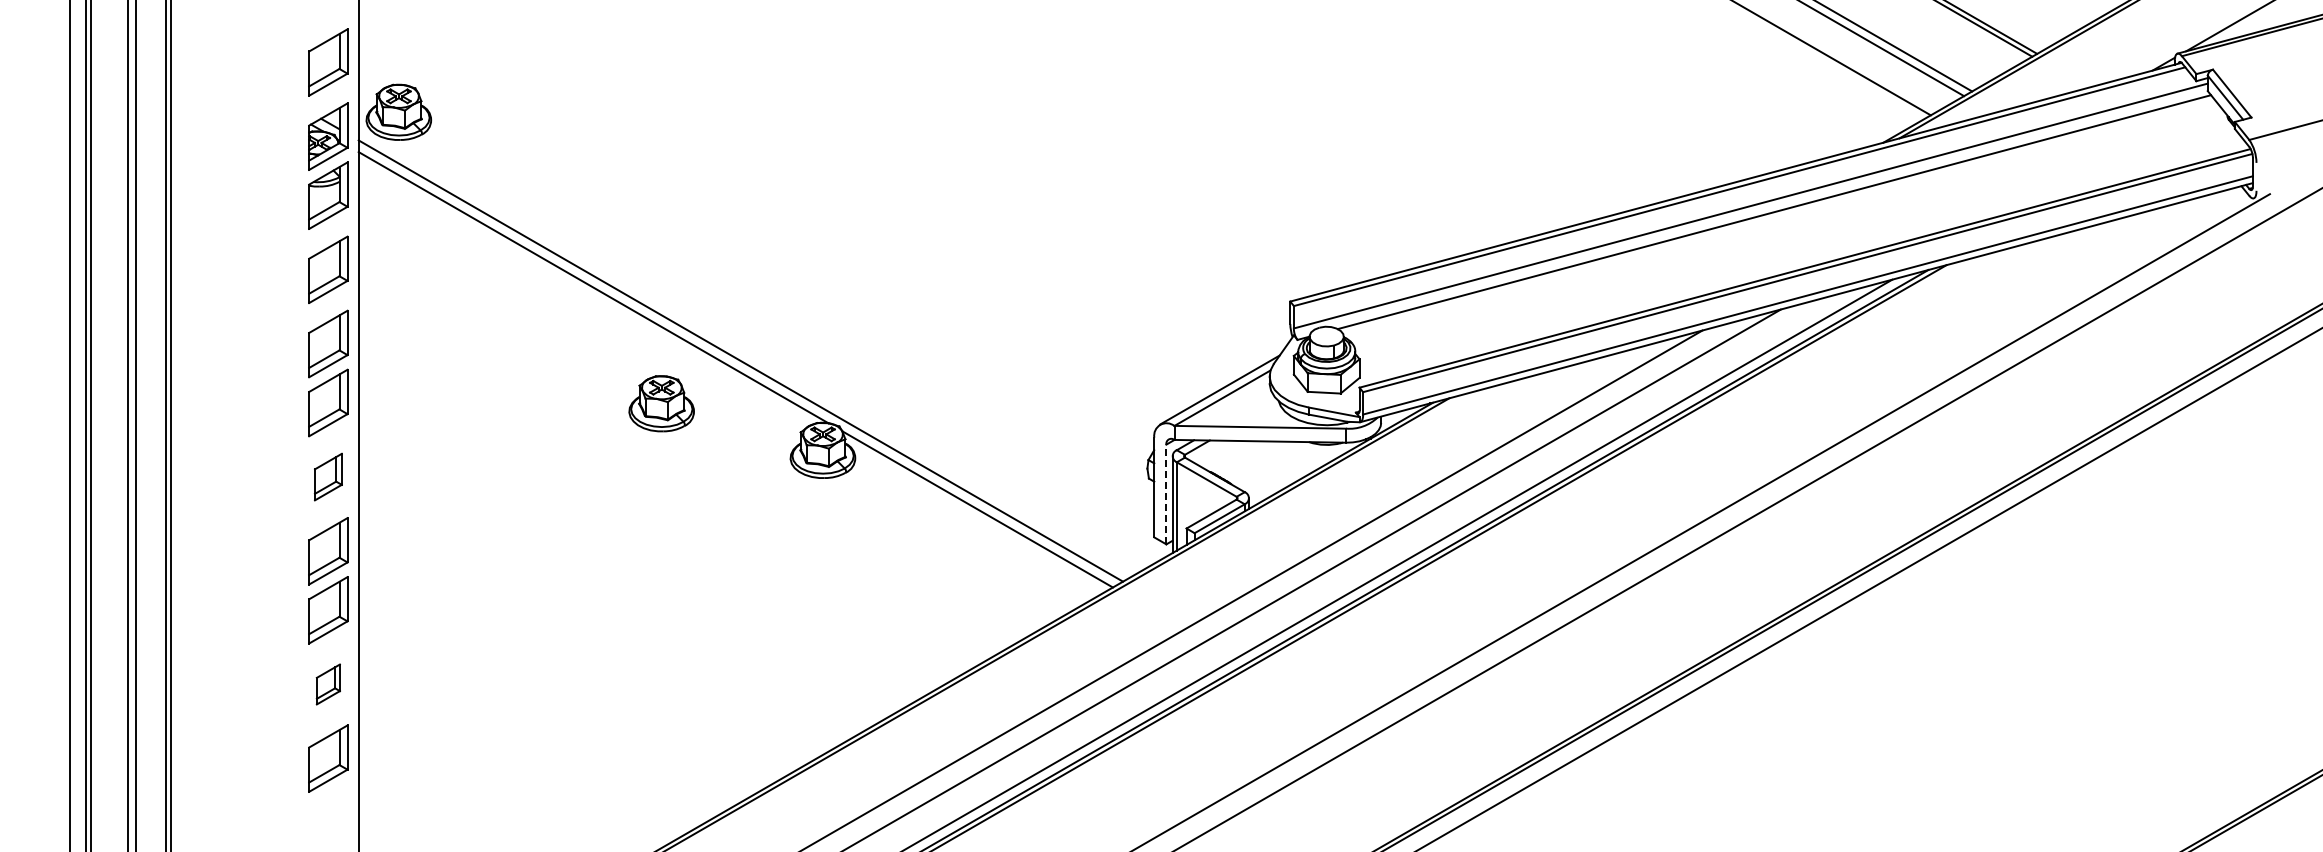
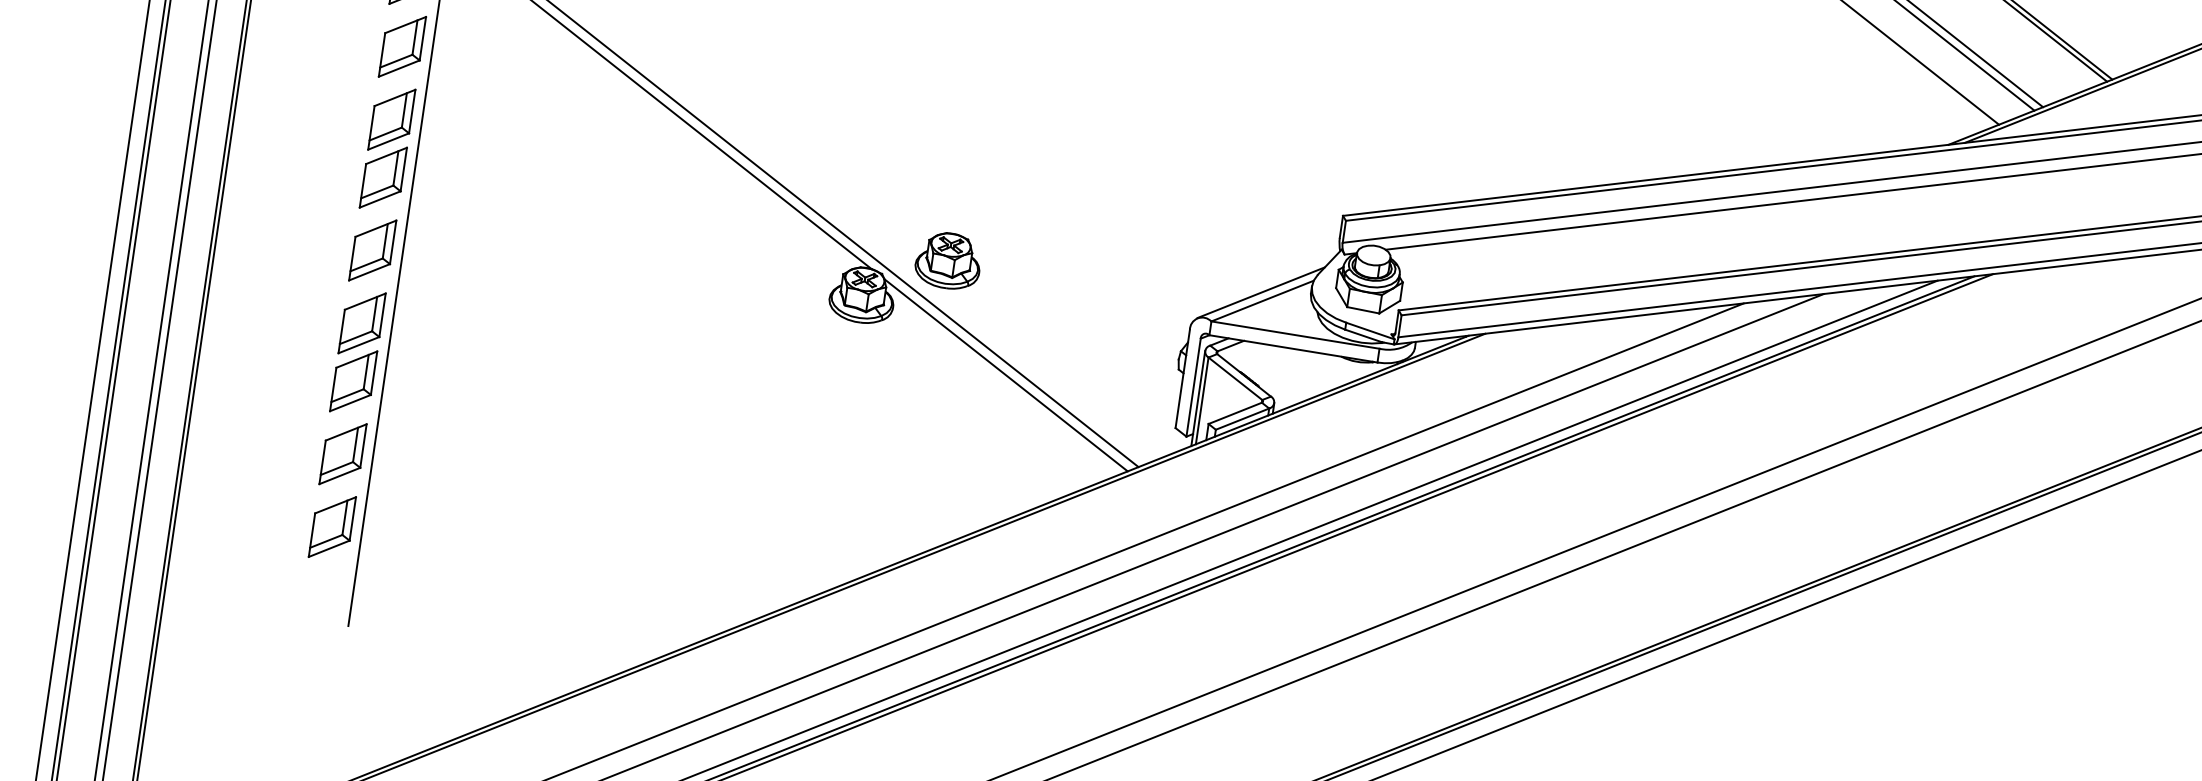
part: (661, 403) -> (948, 260), moved
part: (328, 476) -> (372, 249), size x1.43
line: (1166, 494) -> (1193, 387), dashed -> solid
part: (328, 684) -> (343, 454), size x1.67

